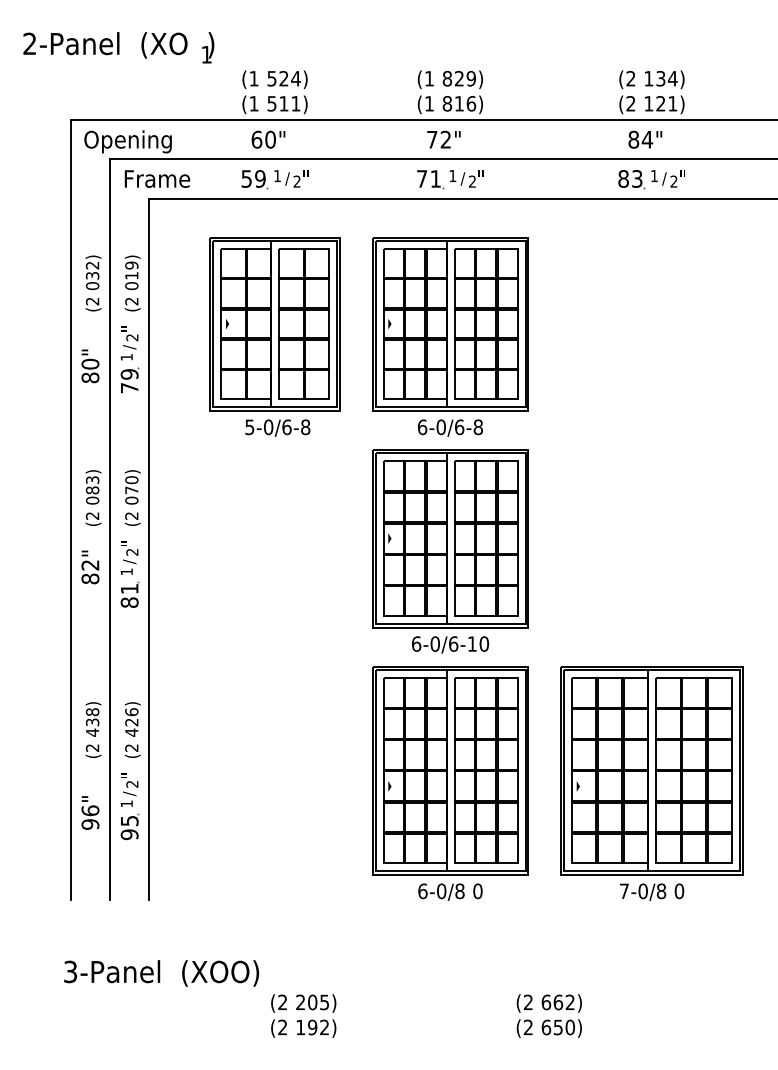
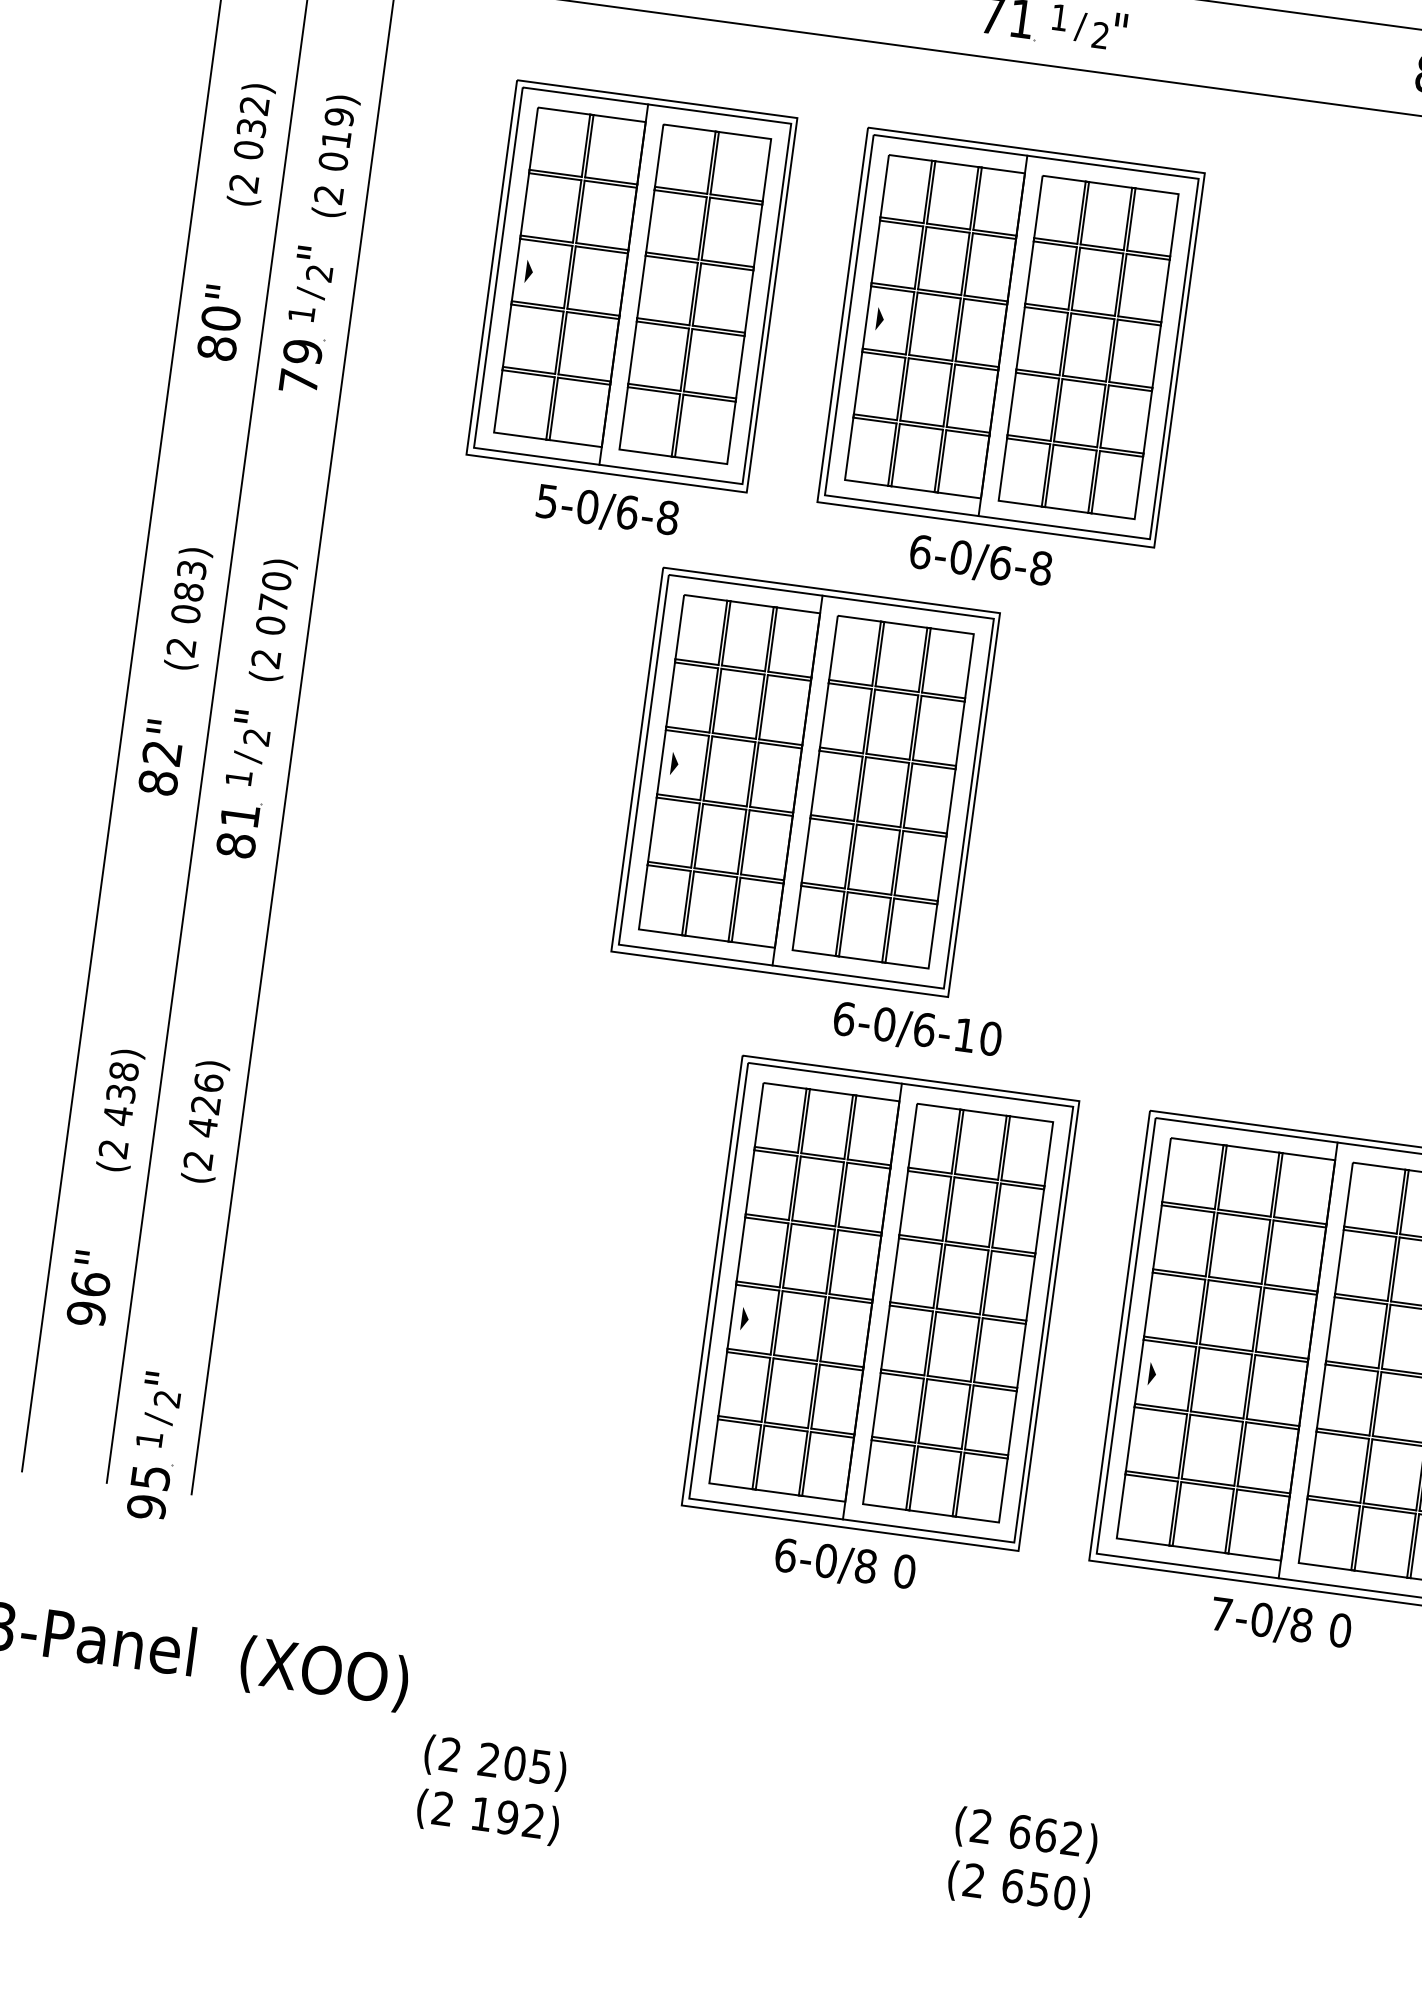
part: (450, 538) -> (805, 781), moved
part: (129, 806) -> (154, 1446), moved

